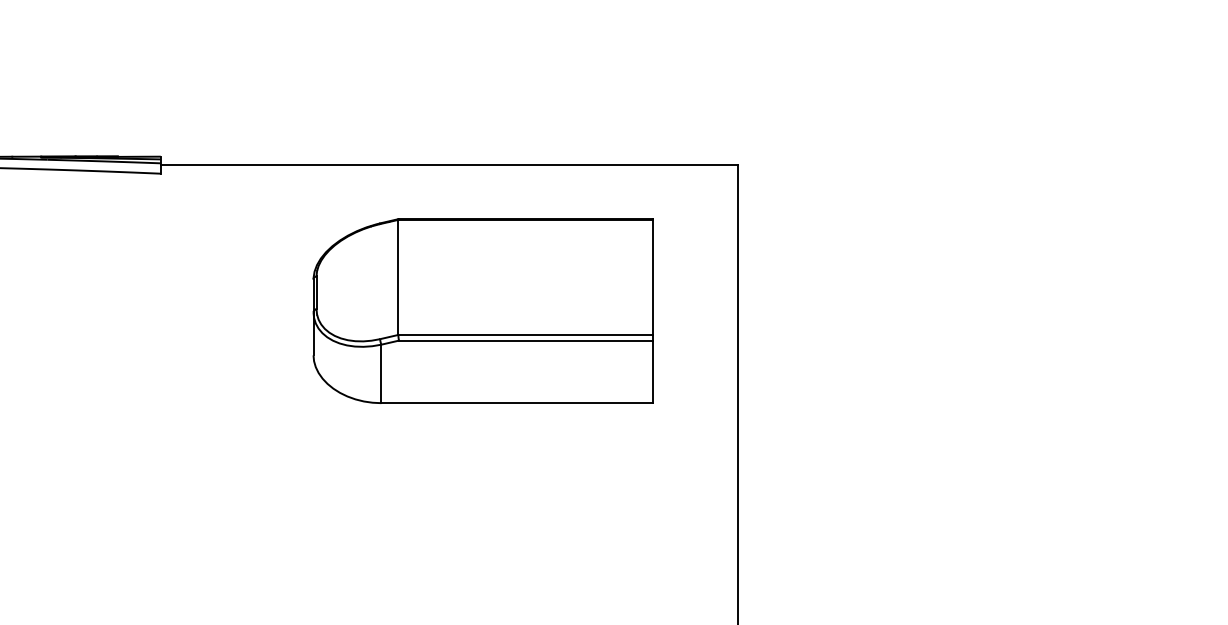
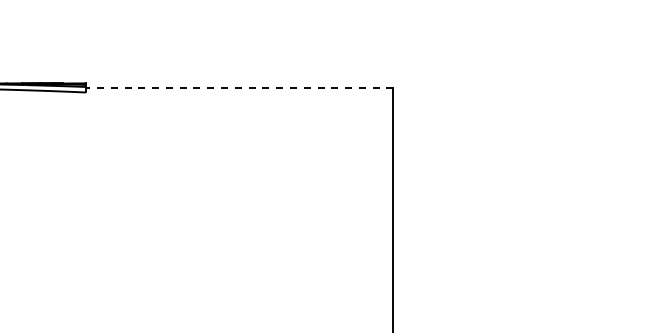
line: (448, 164) -> (239, 87), solid -> dashed
part: (482, 310) -> (257, 165), removed

